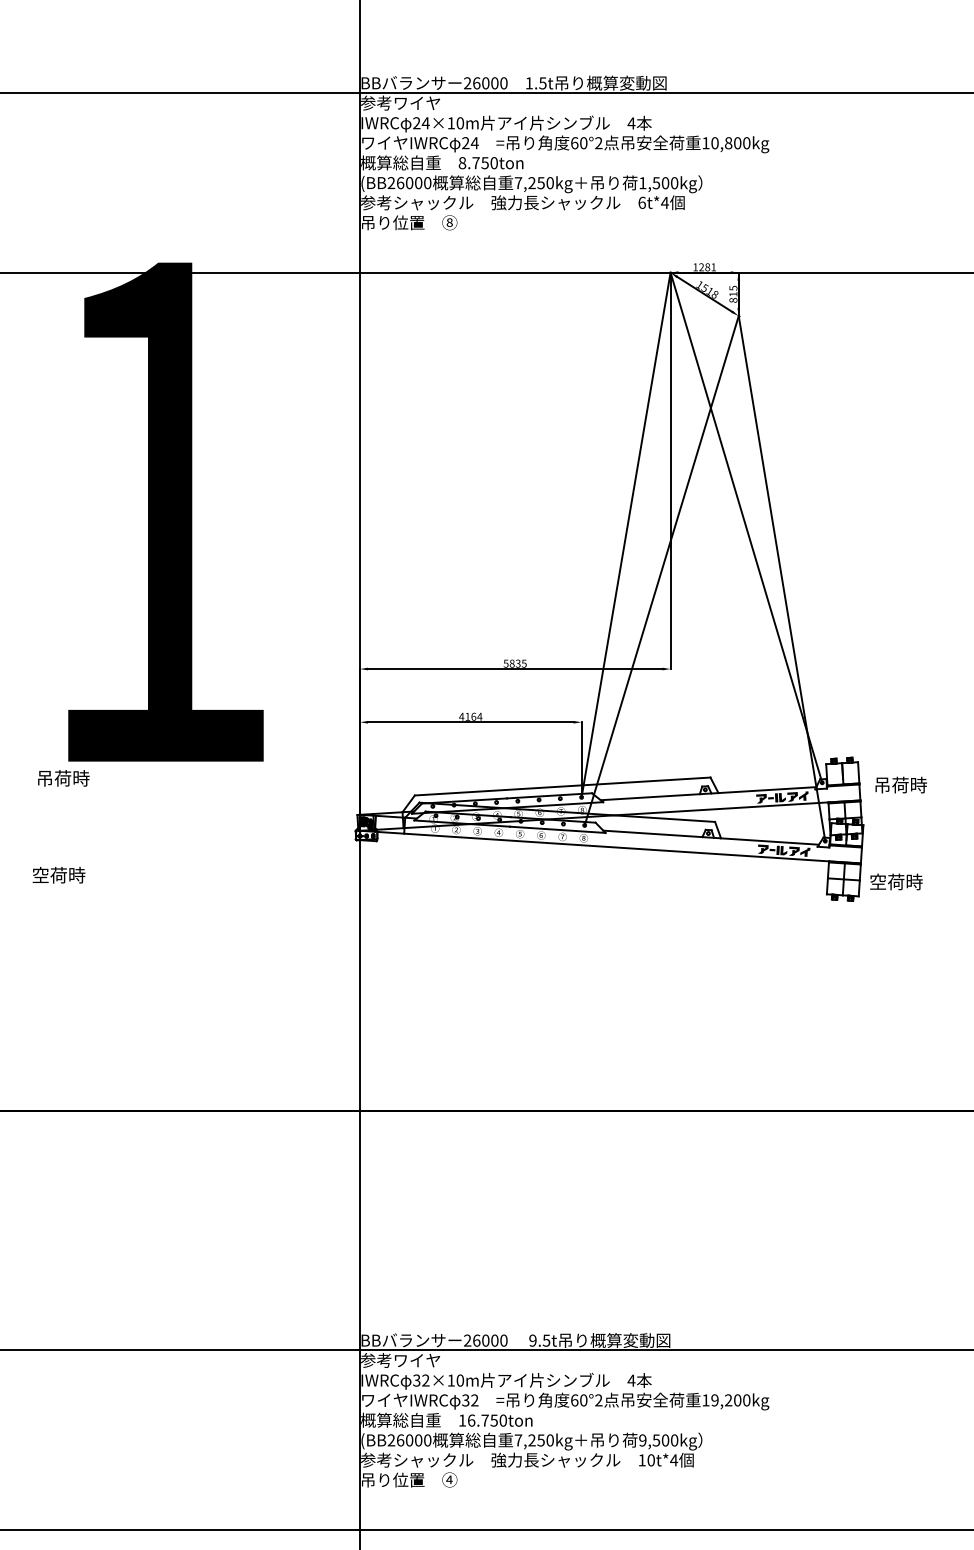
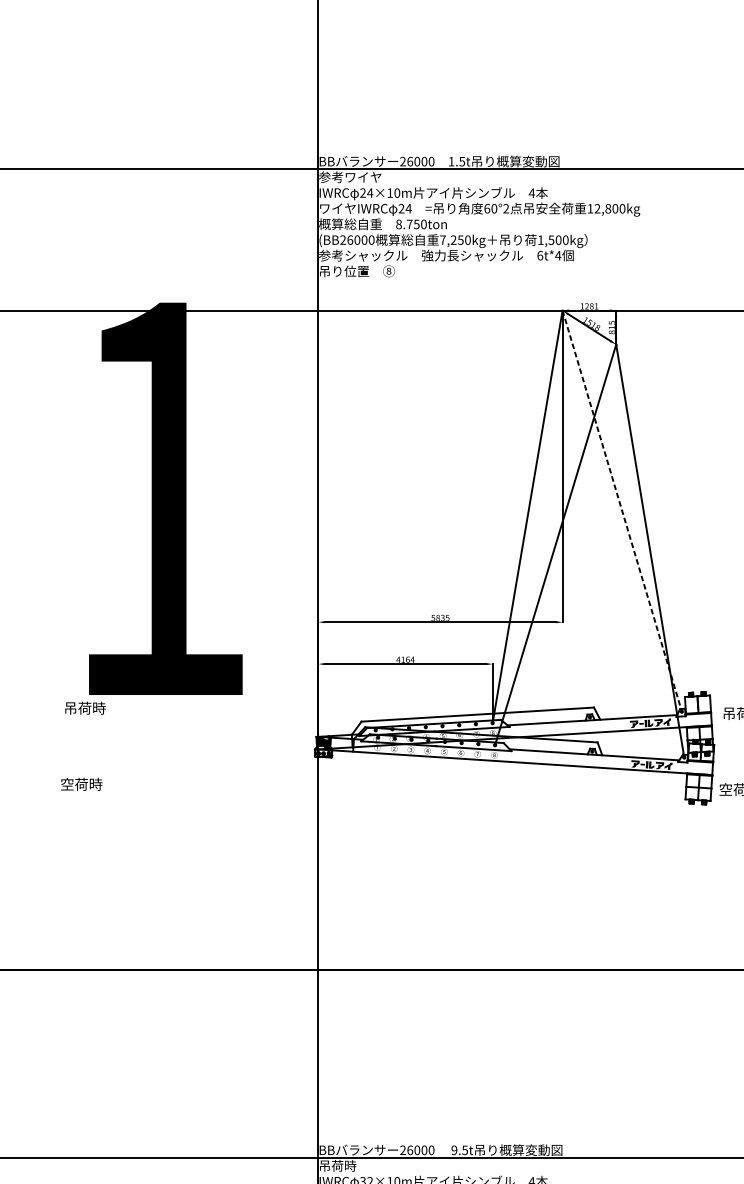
text: (714, 143) -> (597, 209), 10,800kg -> 12,800kg
line: (746, 528) -> (622, 511), solid -> dashed
text: (400, 1360) -> (350, 1165), 参考ワイヤ -> 吊荷時

